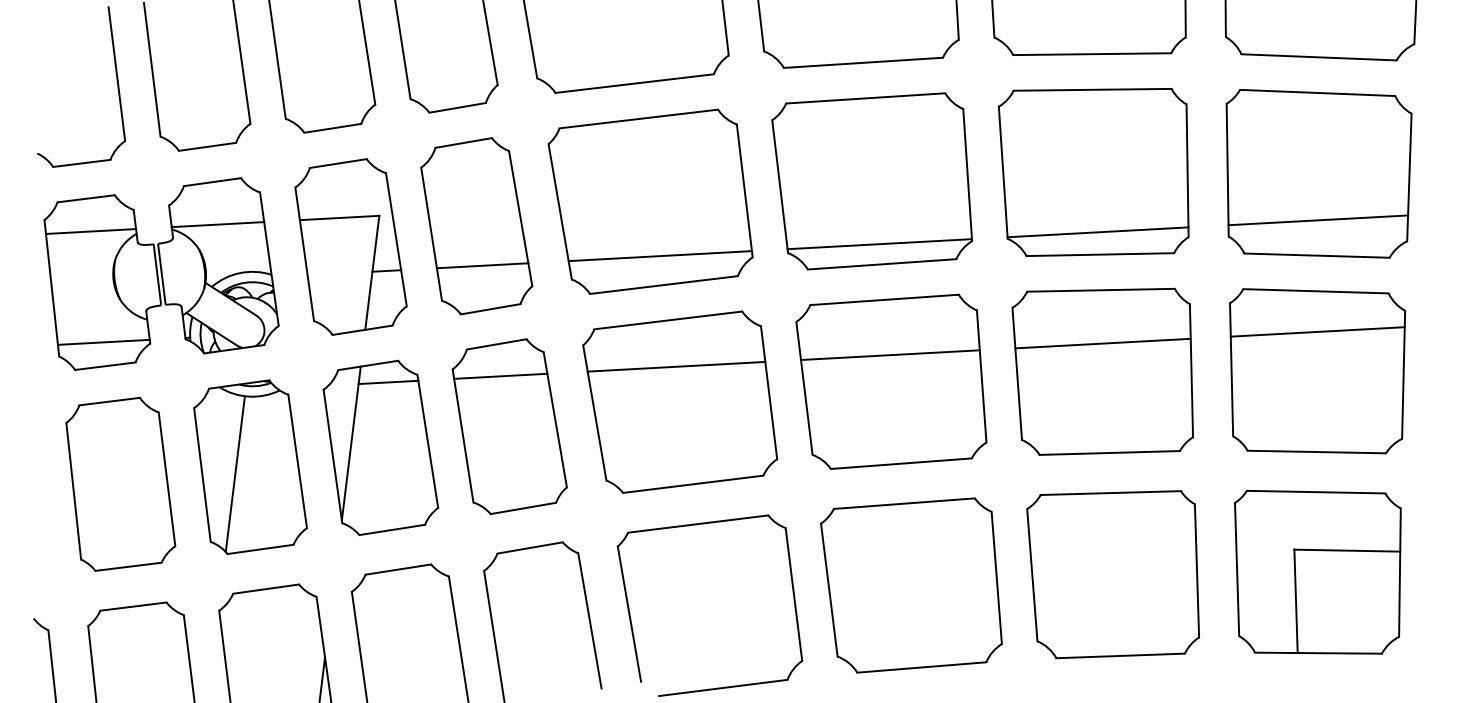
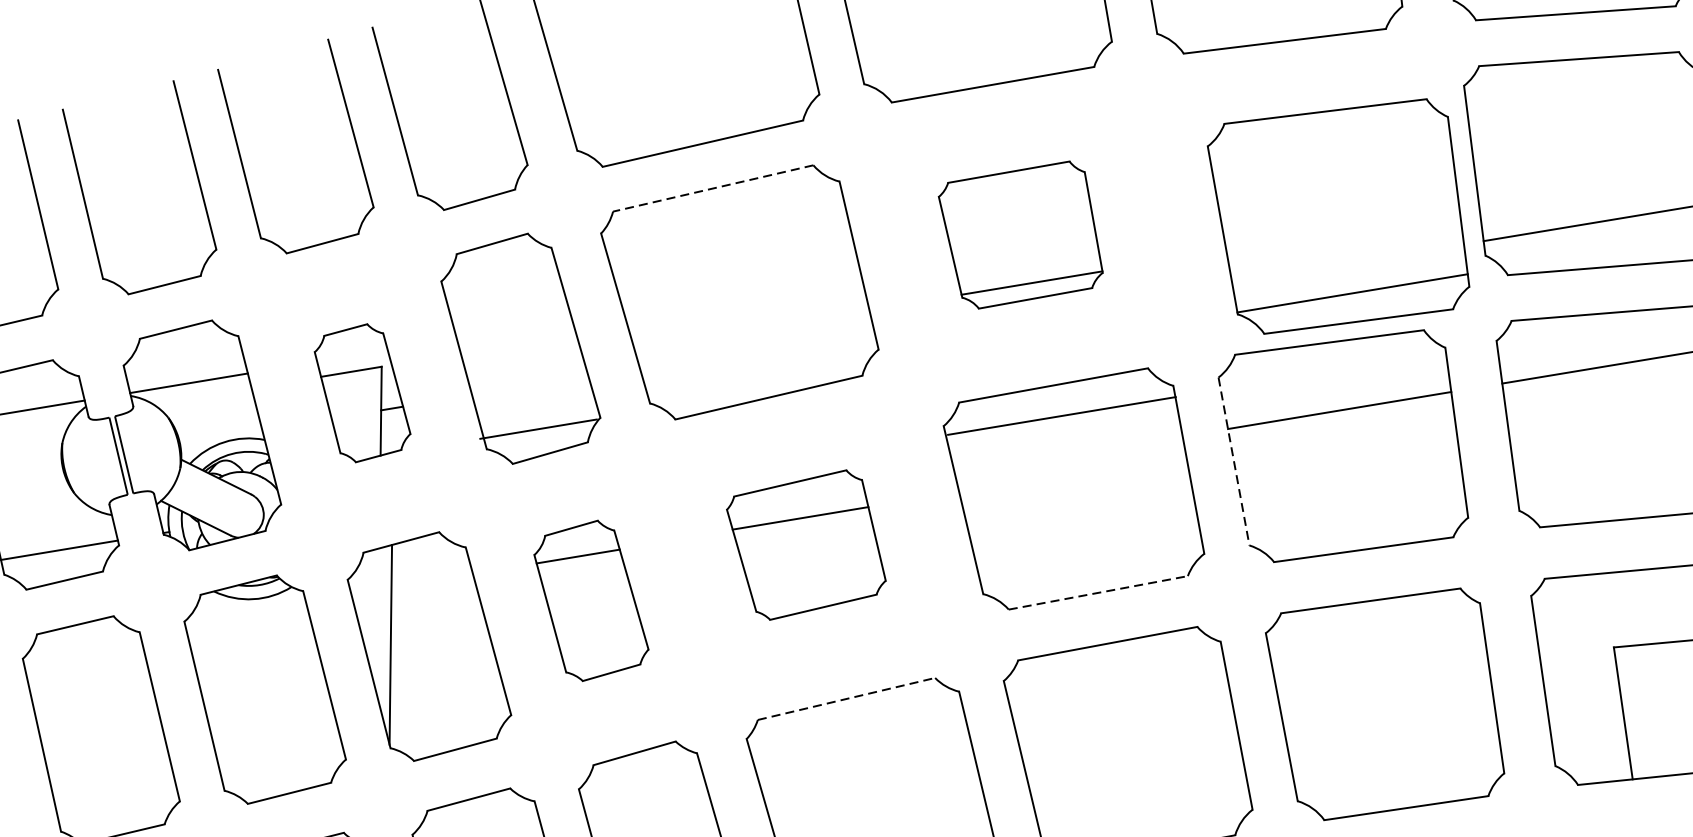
line: (638, 119) -> (712, 189), solid -> dashed
part: (1093, 172) -> (1338, 217), moved
part: (871, 181) -> (1020, 235), size x0.6
part: (350, 246) -> (361, 392), size x0.6
line: (659, 256) -> (759, 361), removed
line: (482, 265) -> (538, 428), moved
line: (890, 355) -> (1062, 416), moved
line: (1017, 374) -> (1234, 462), solid -> dashed
line: (388, 382) -> (429, 561), removed
part: (680, 401) -> (806, 544), size x0.6
part: (509, 426) -> (591, 600), size x0.7
line: (901, 463) -> (1098, 592), solid -> dashed
line: (234, 473) -> (245, 699), removed
line: (698, 524) -> (846, 699), solid -> dashed

